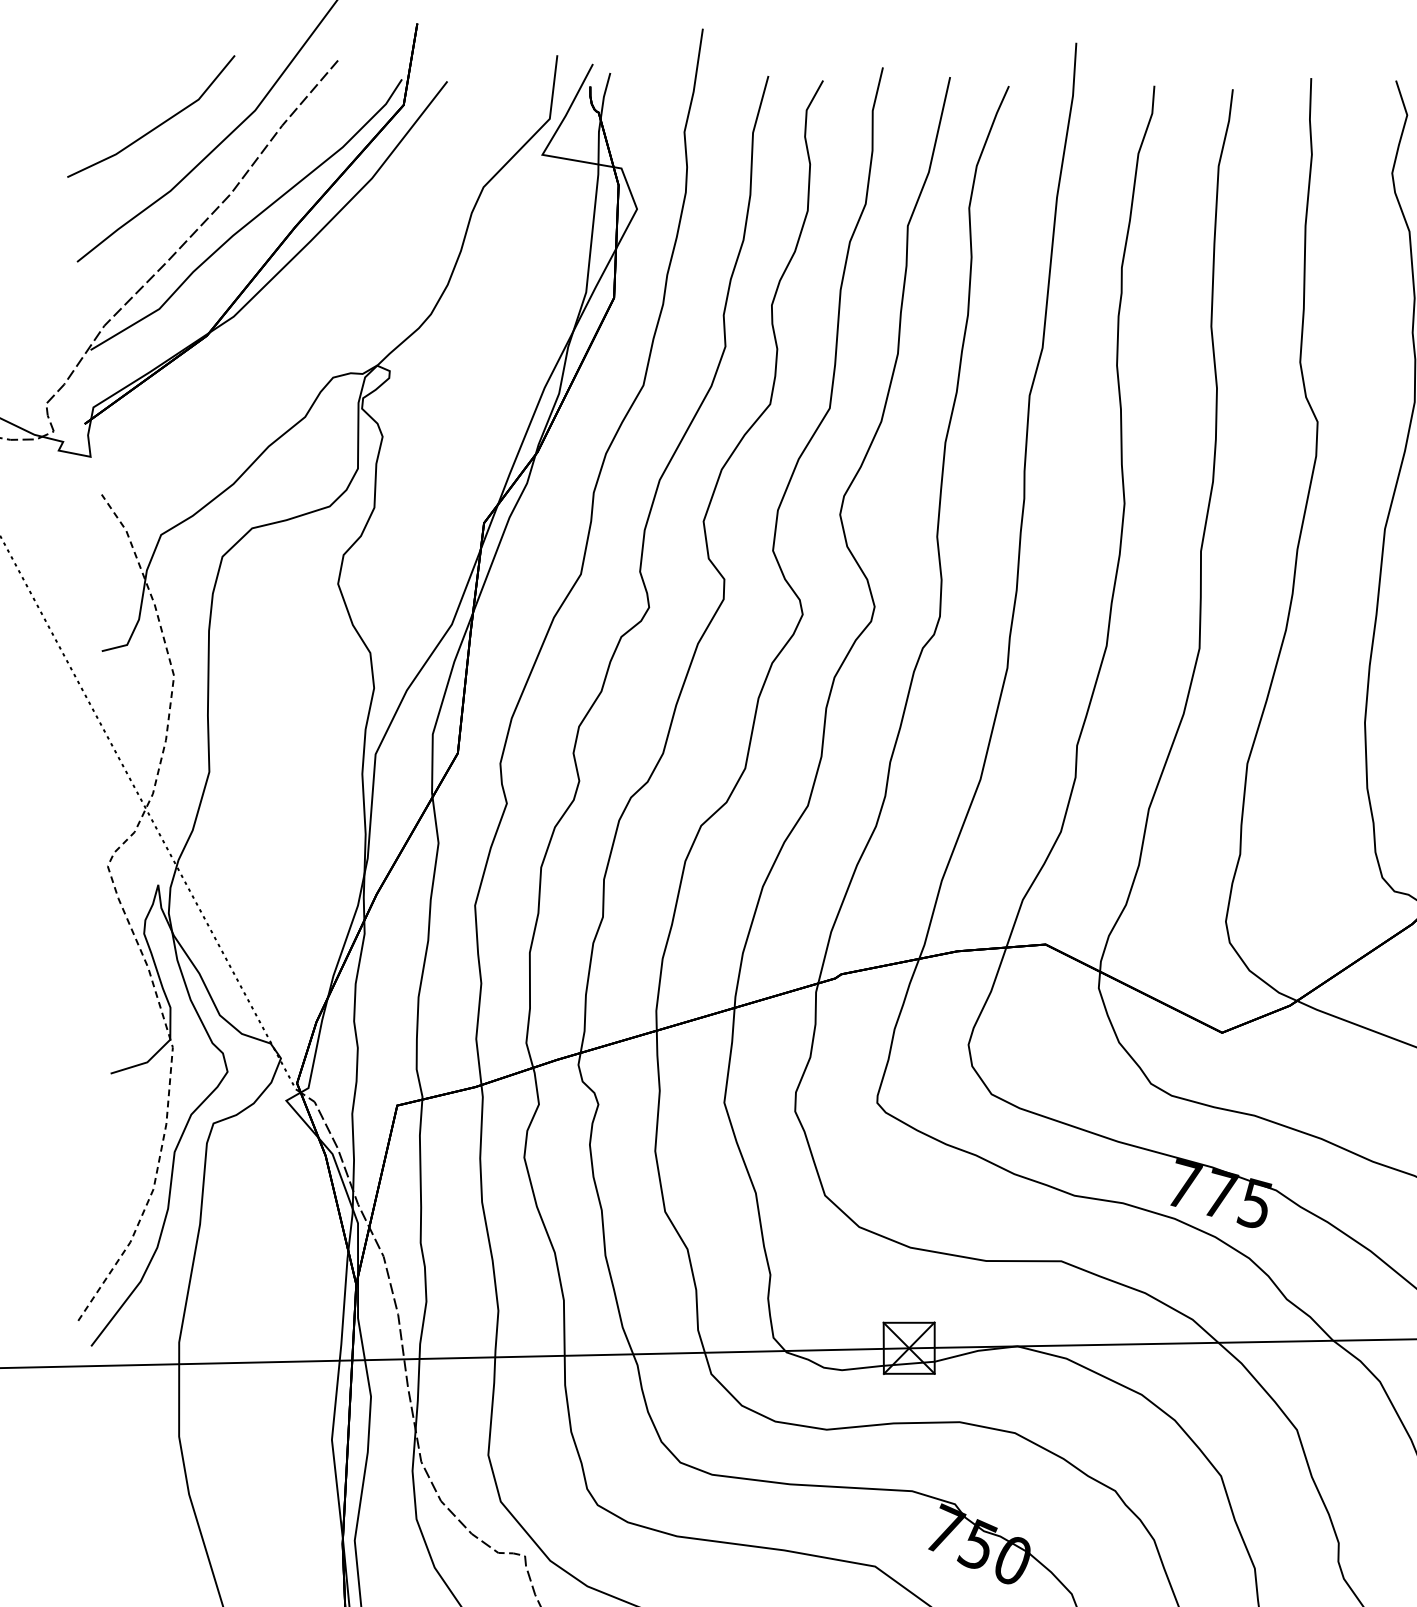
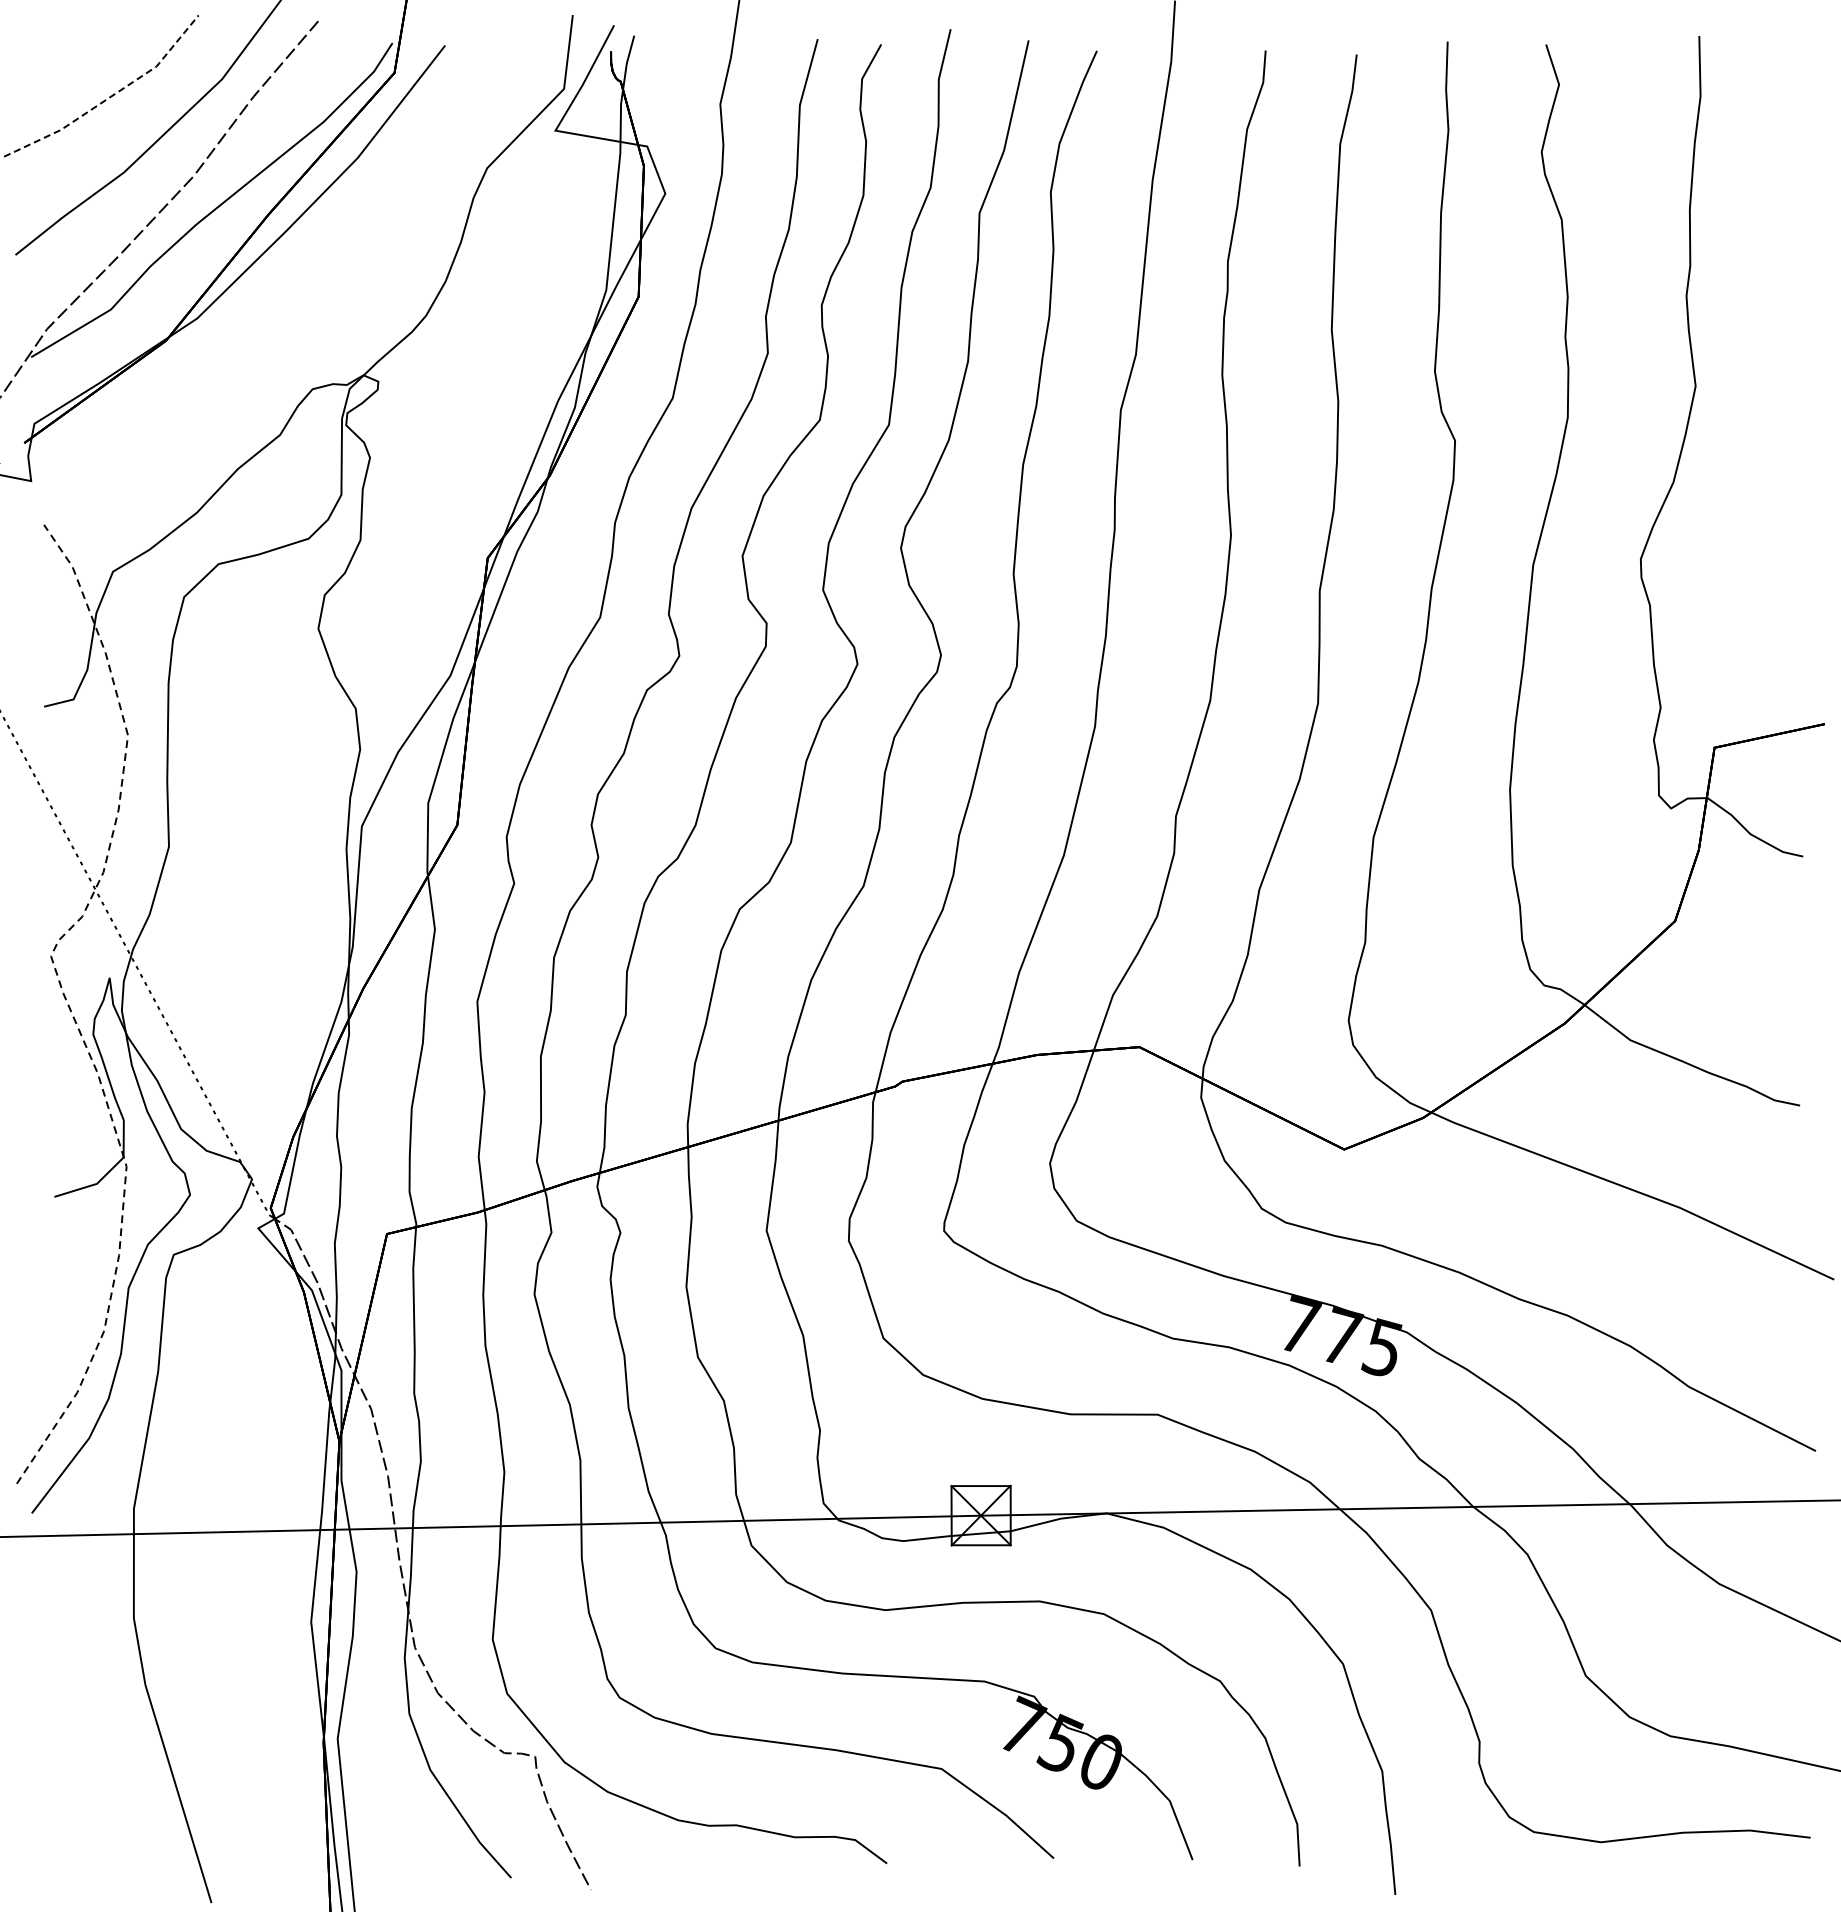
line: (158, 126) -> (110, 97), solid -> dashed

